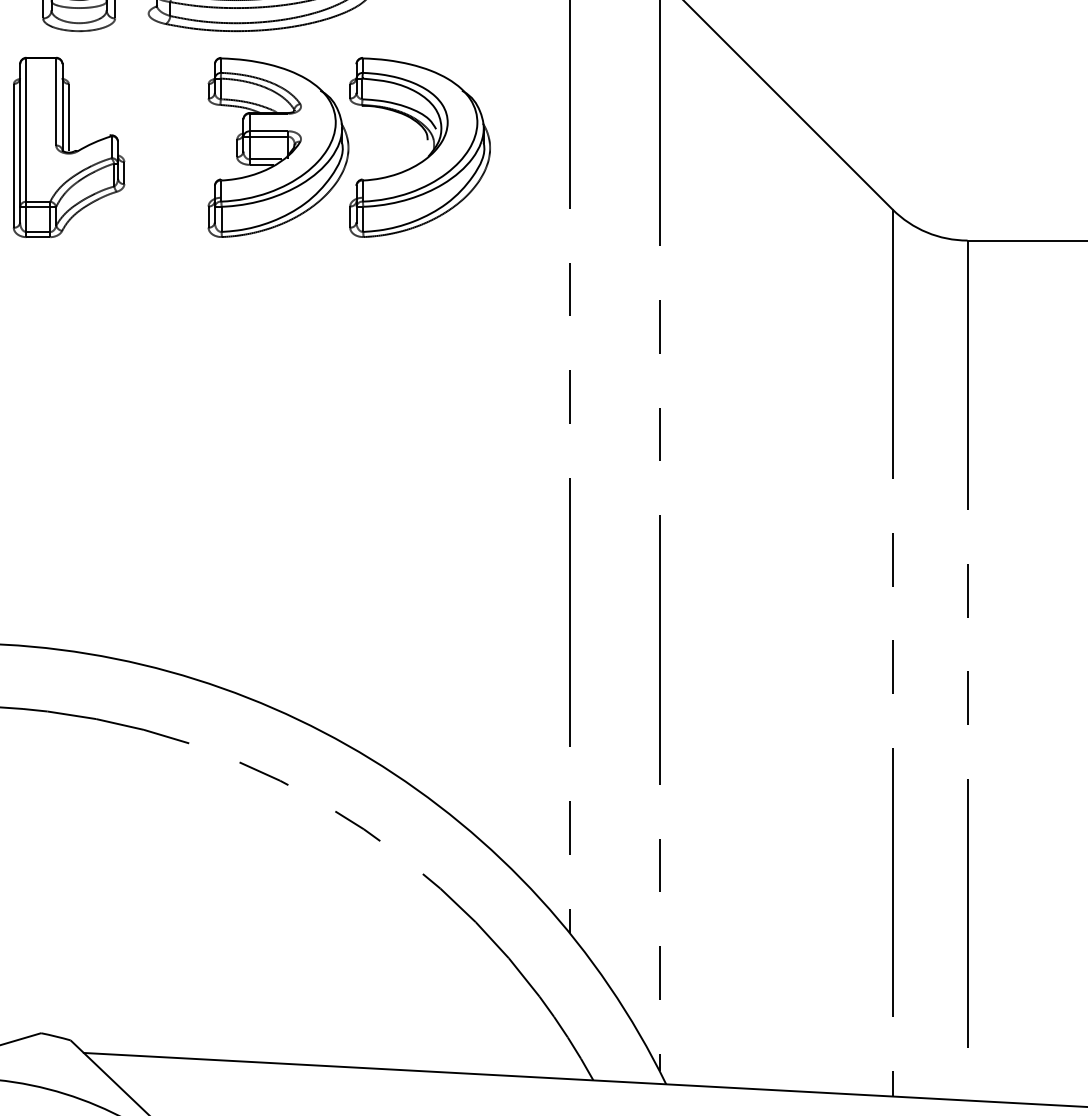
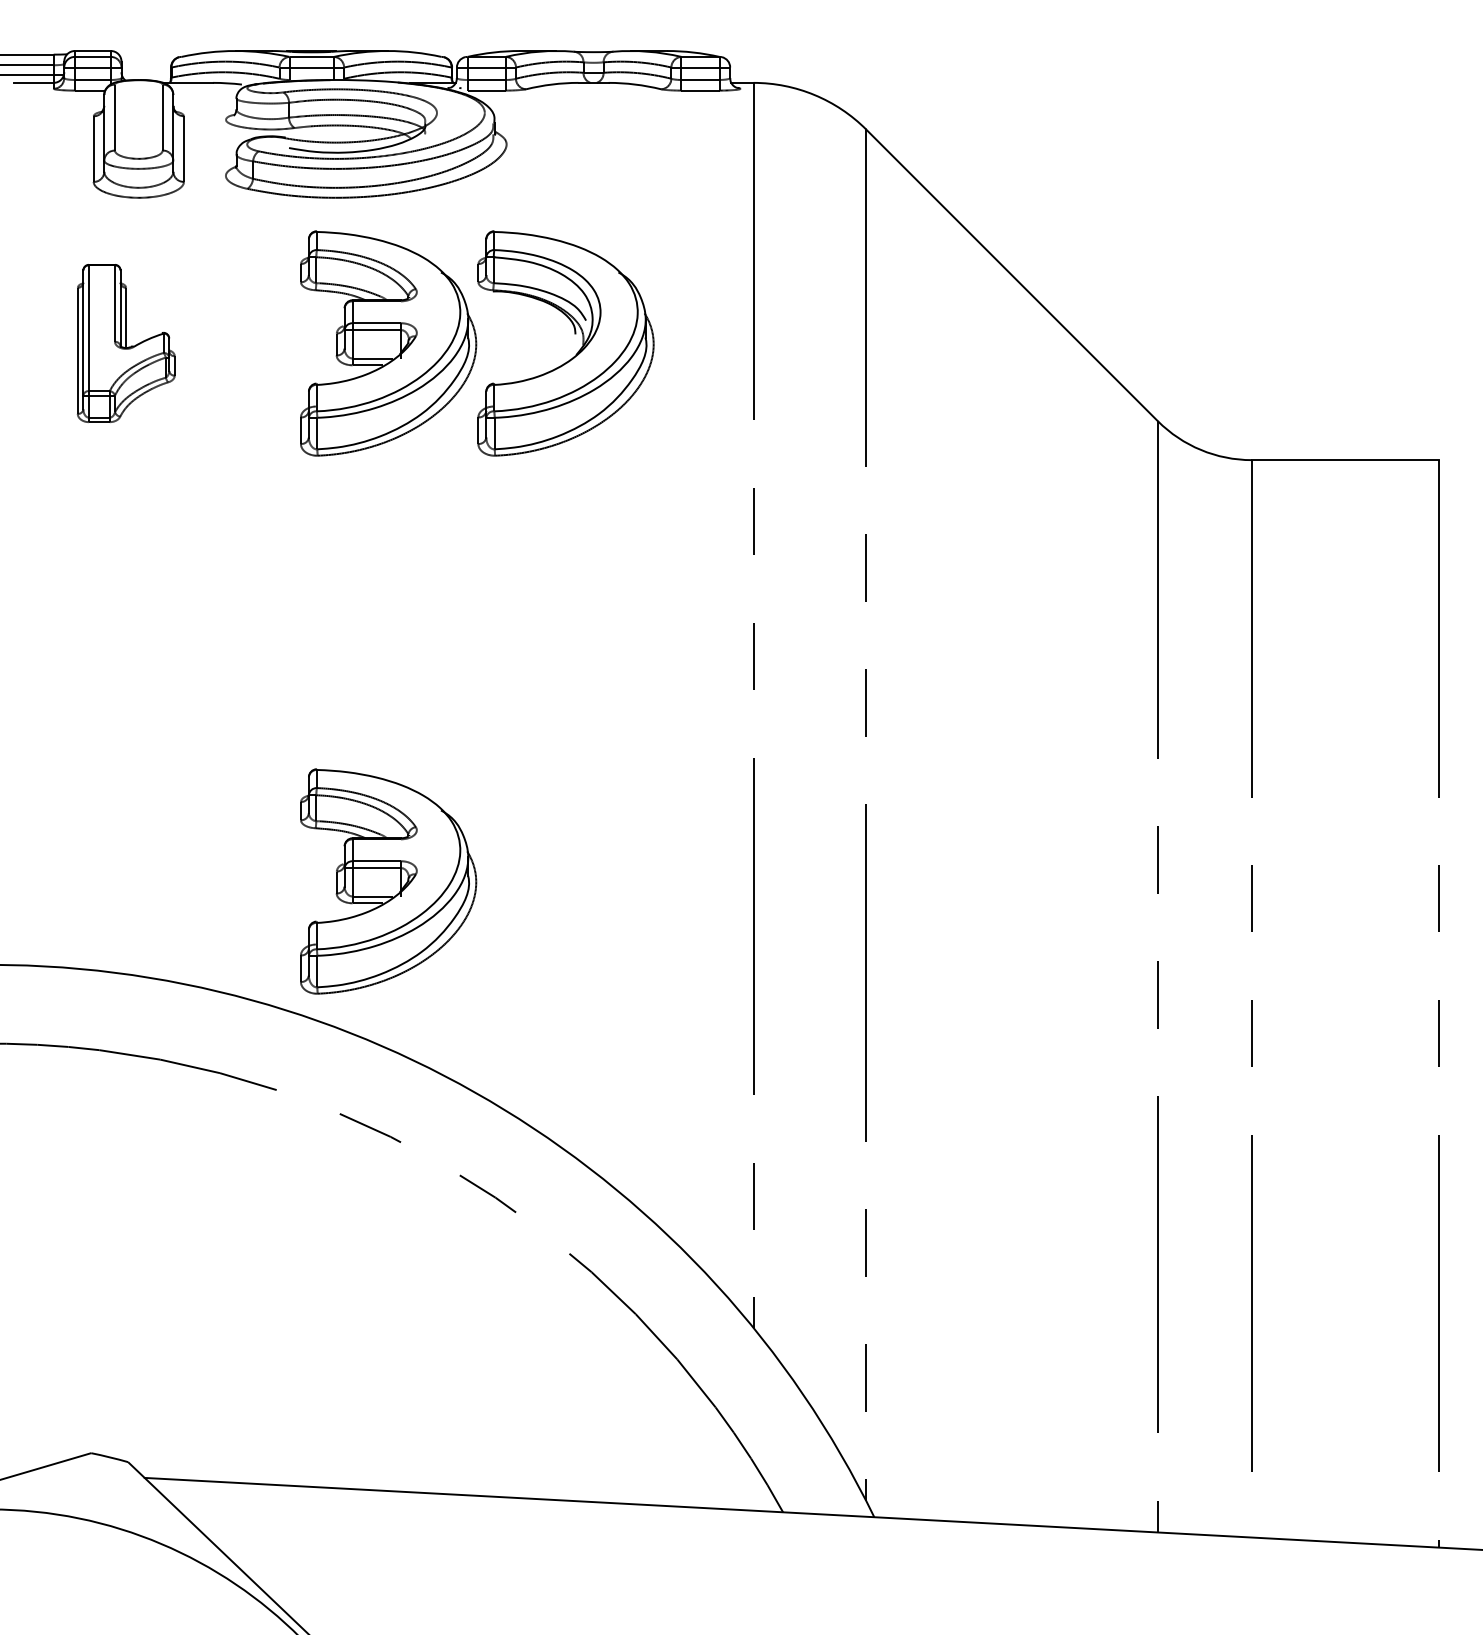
part: (69, 147) -> (126, 343), size x0.7
part: (278, 576) -> (388, 881), added

